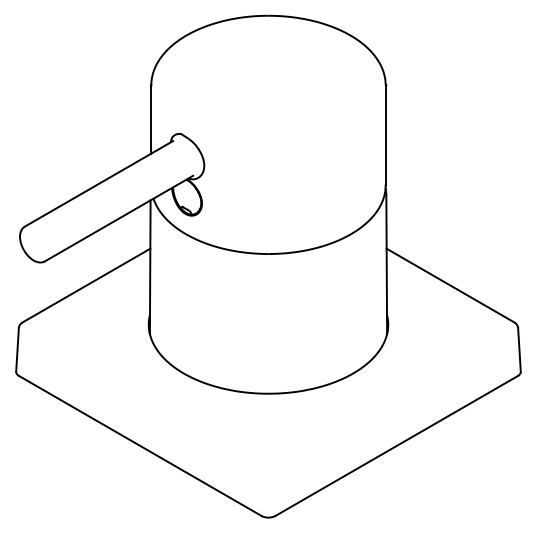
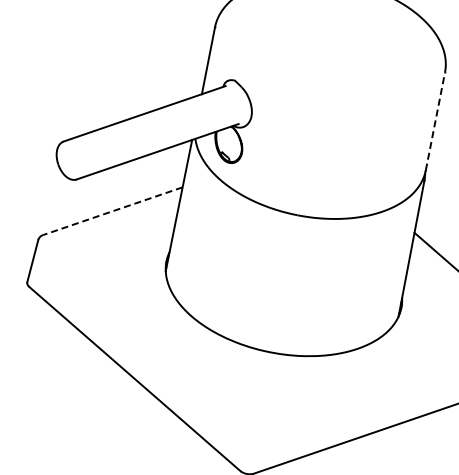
line: (385, 135) -> (435, 121), solid -> dashed
line: (86, 285) -> (112, 211), solid -> dashed

